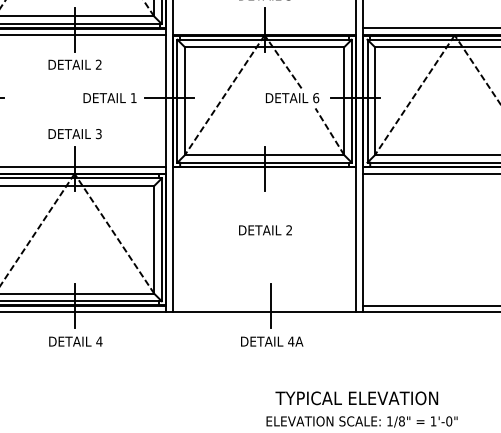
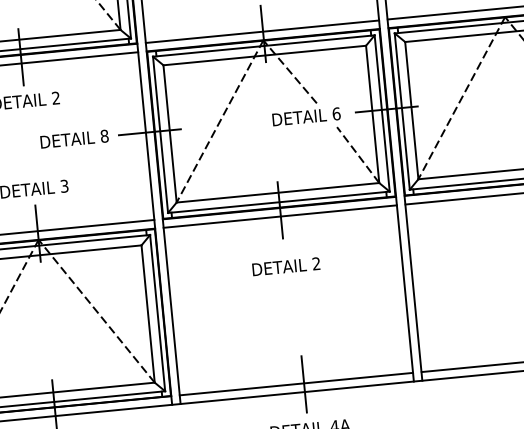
line: (264, 28) -> (262, 31), added
text: (133, 98) -> (104, 136), 1 -> 8
line: (264, 173) -> (280, 216), added
text: (265, 230) -> (286, 266), moved
line: (264, 305) -> (296, 384), added

